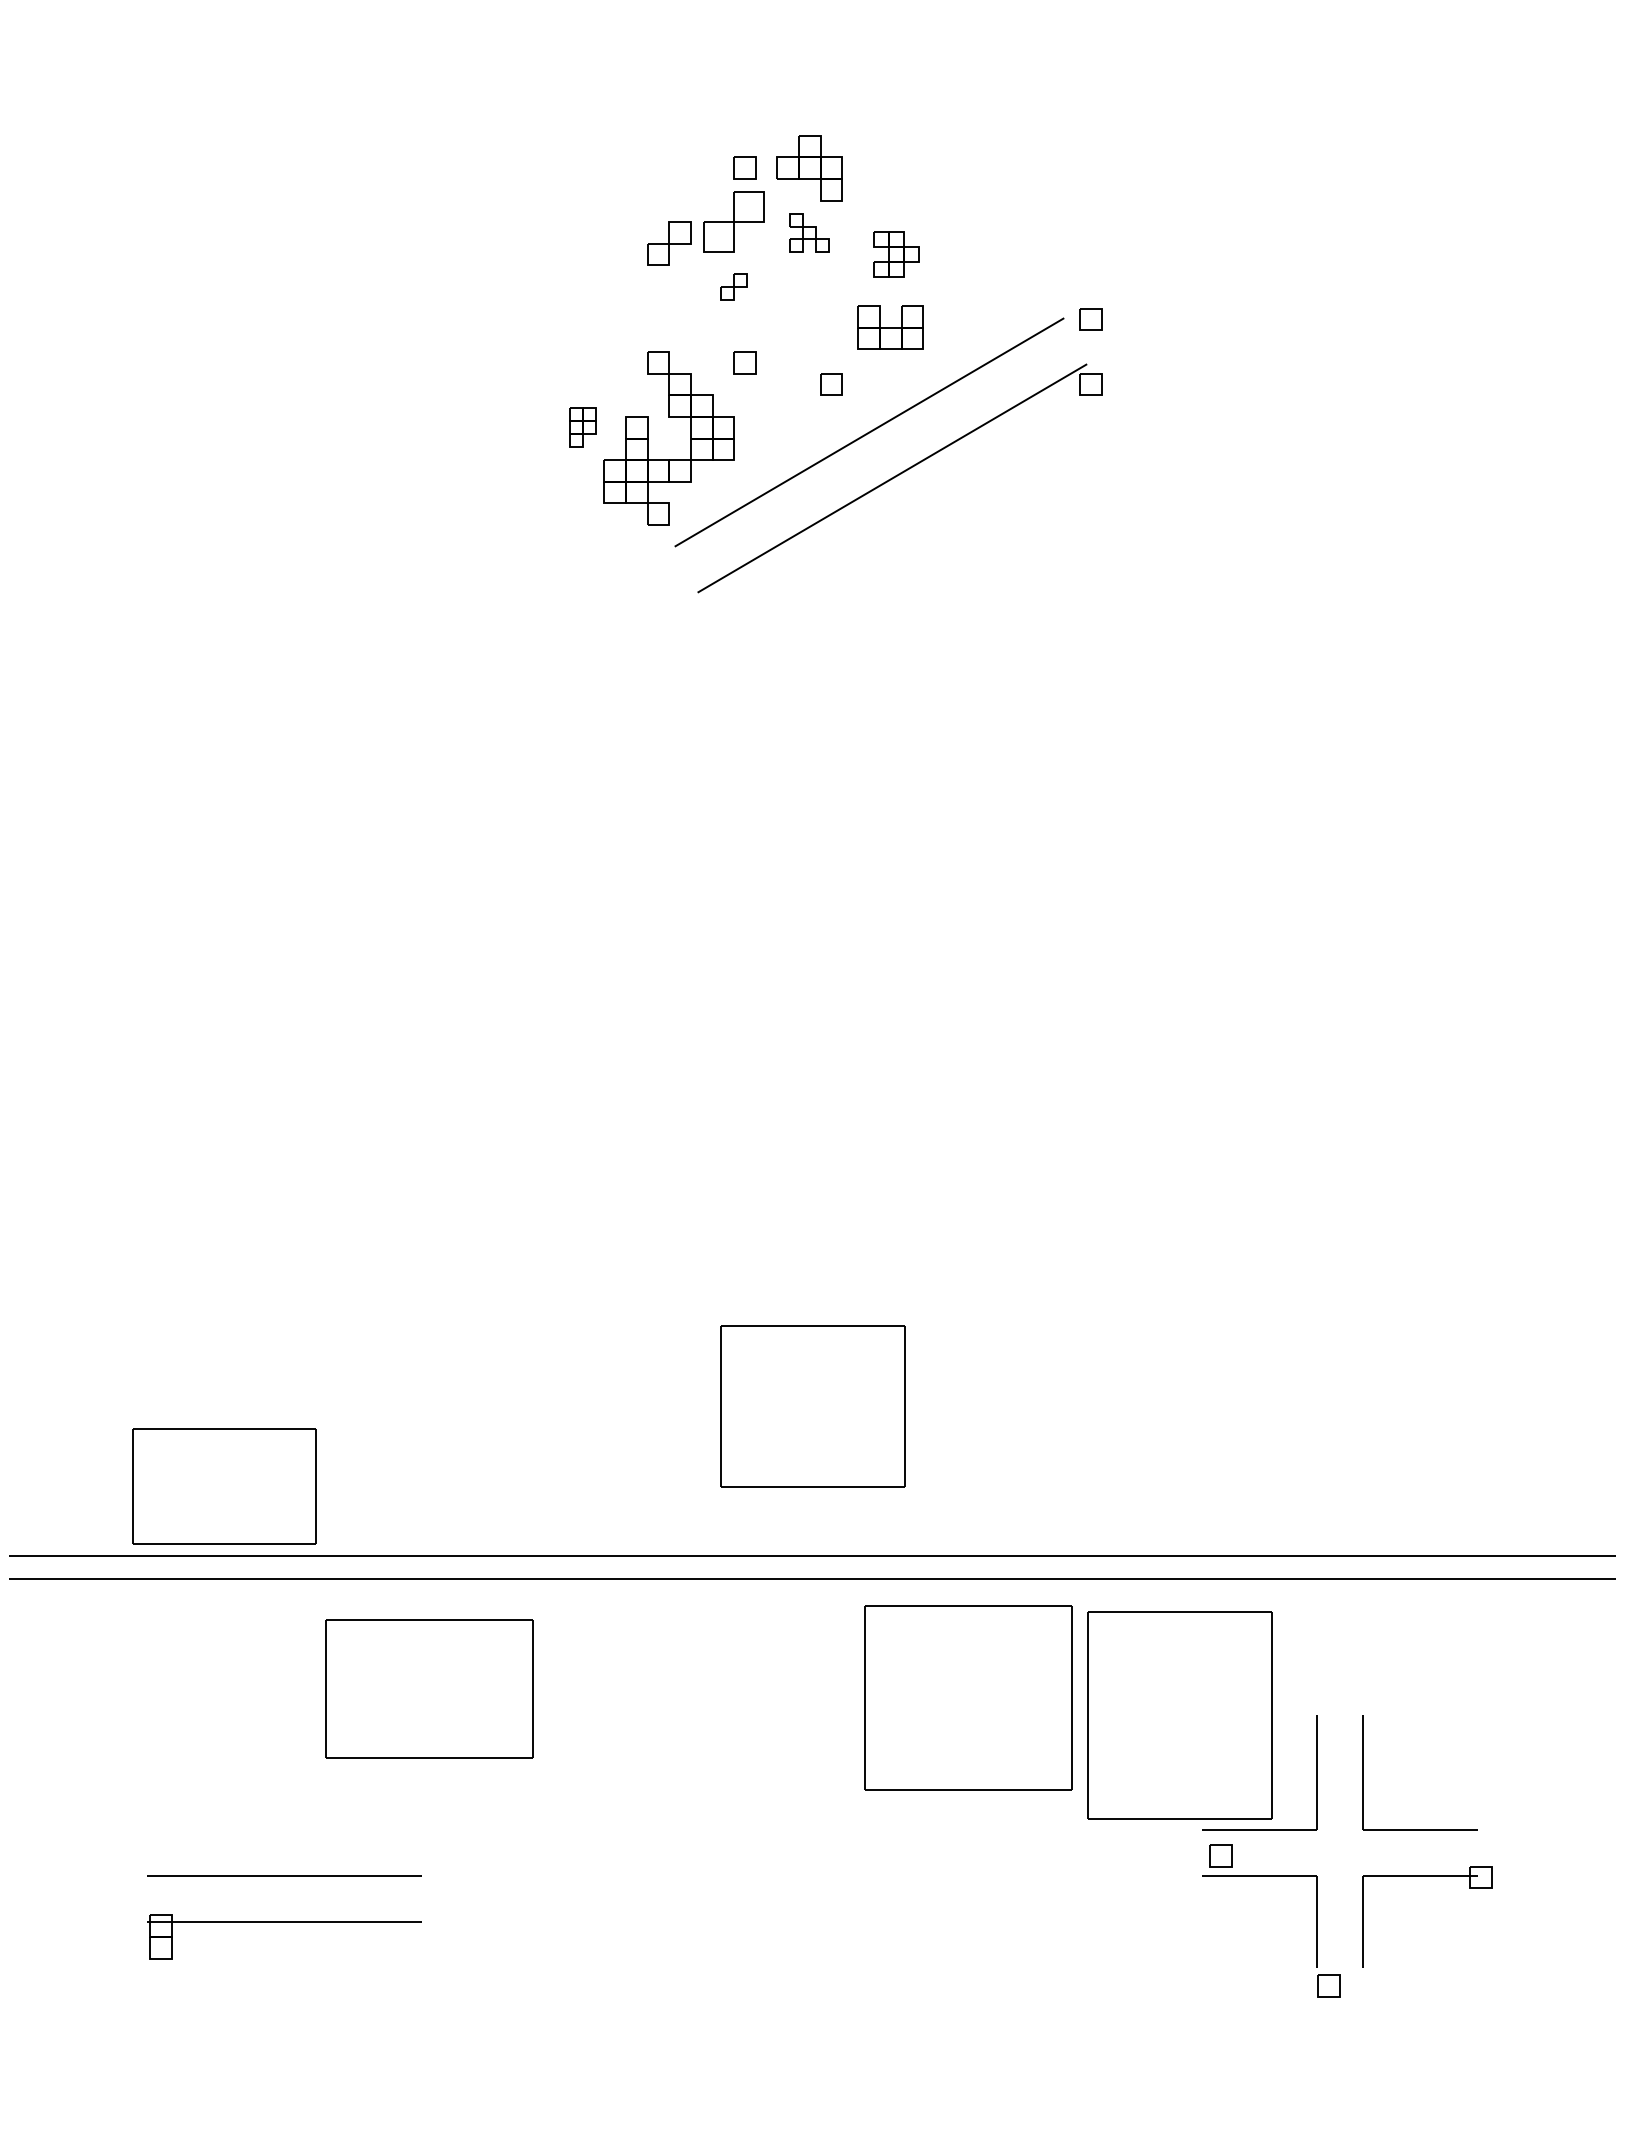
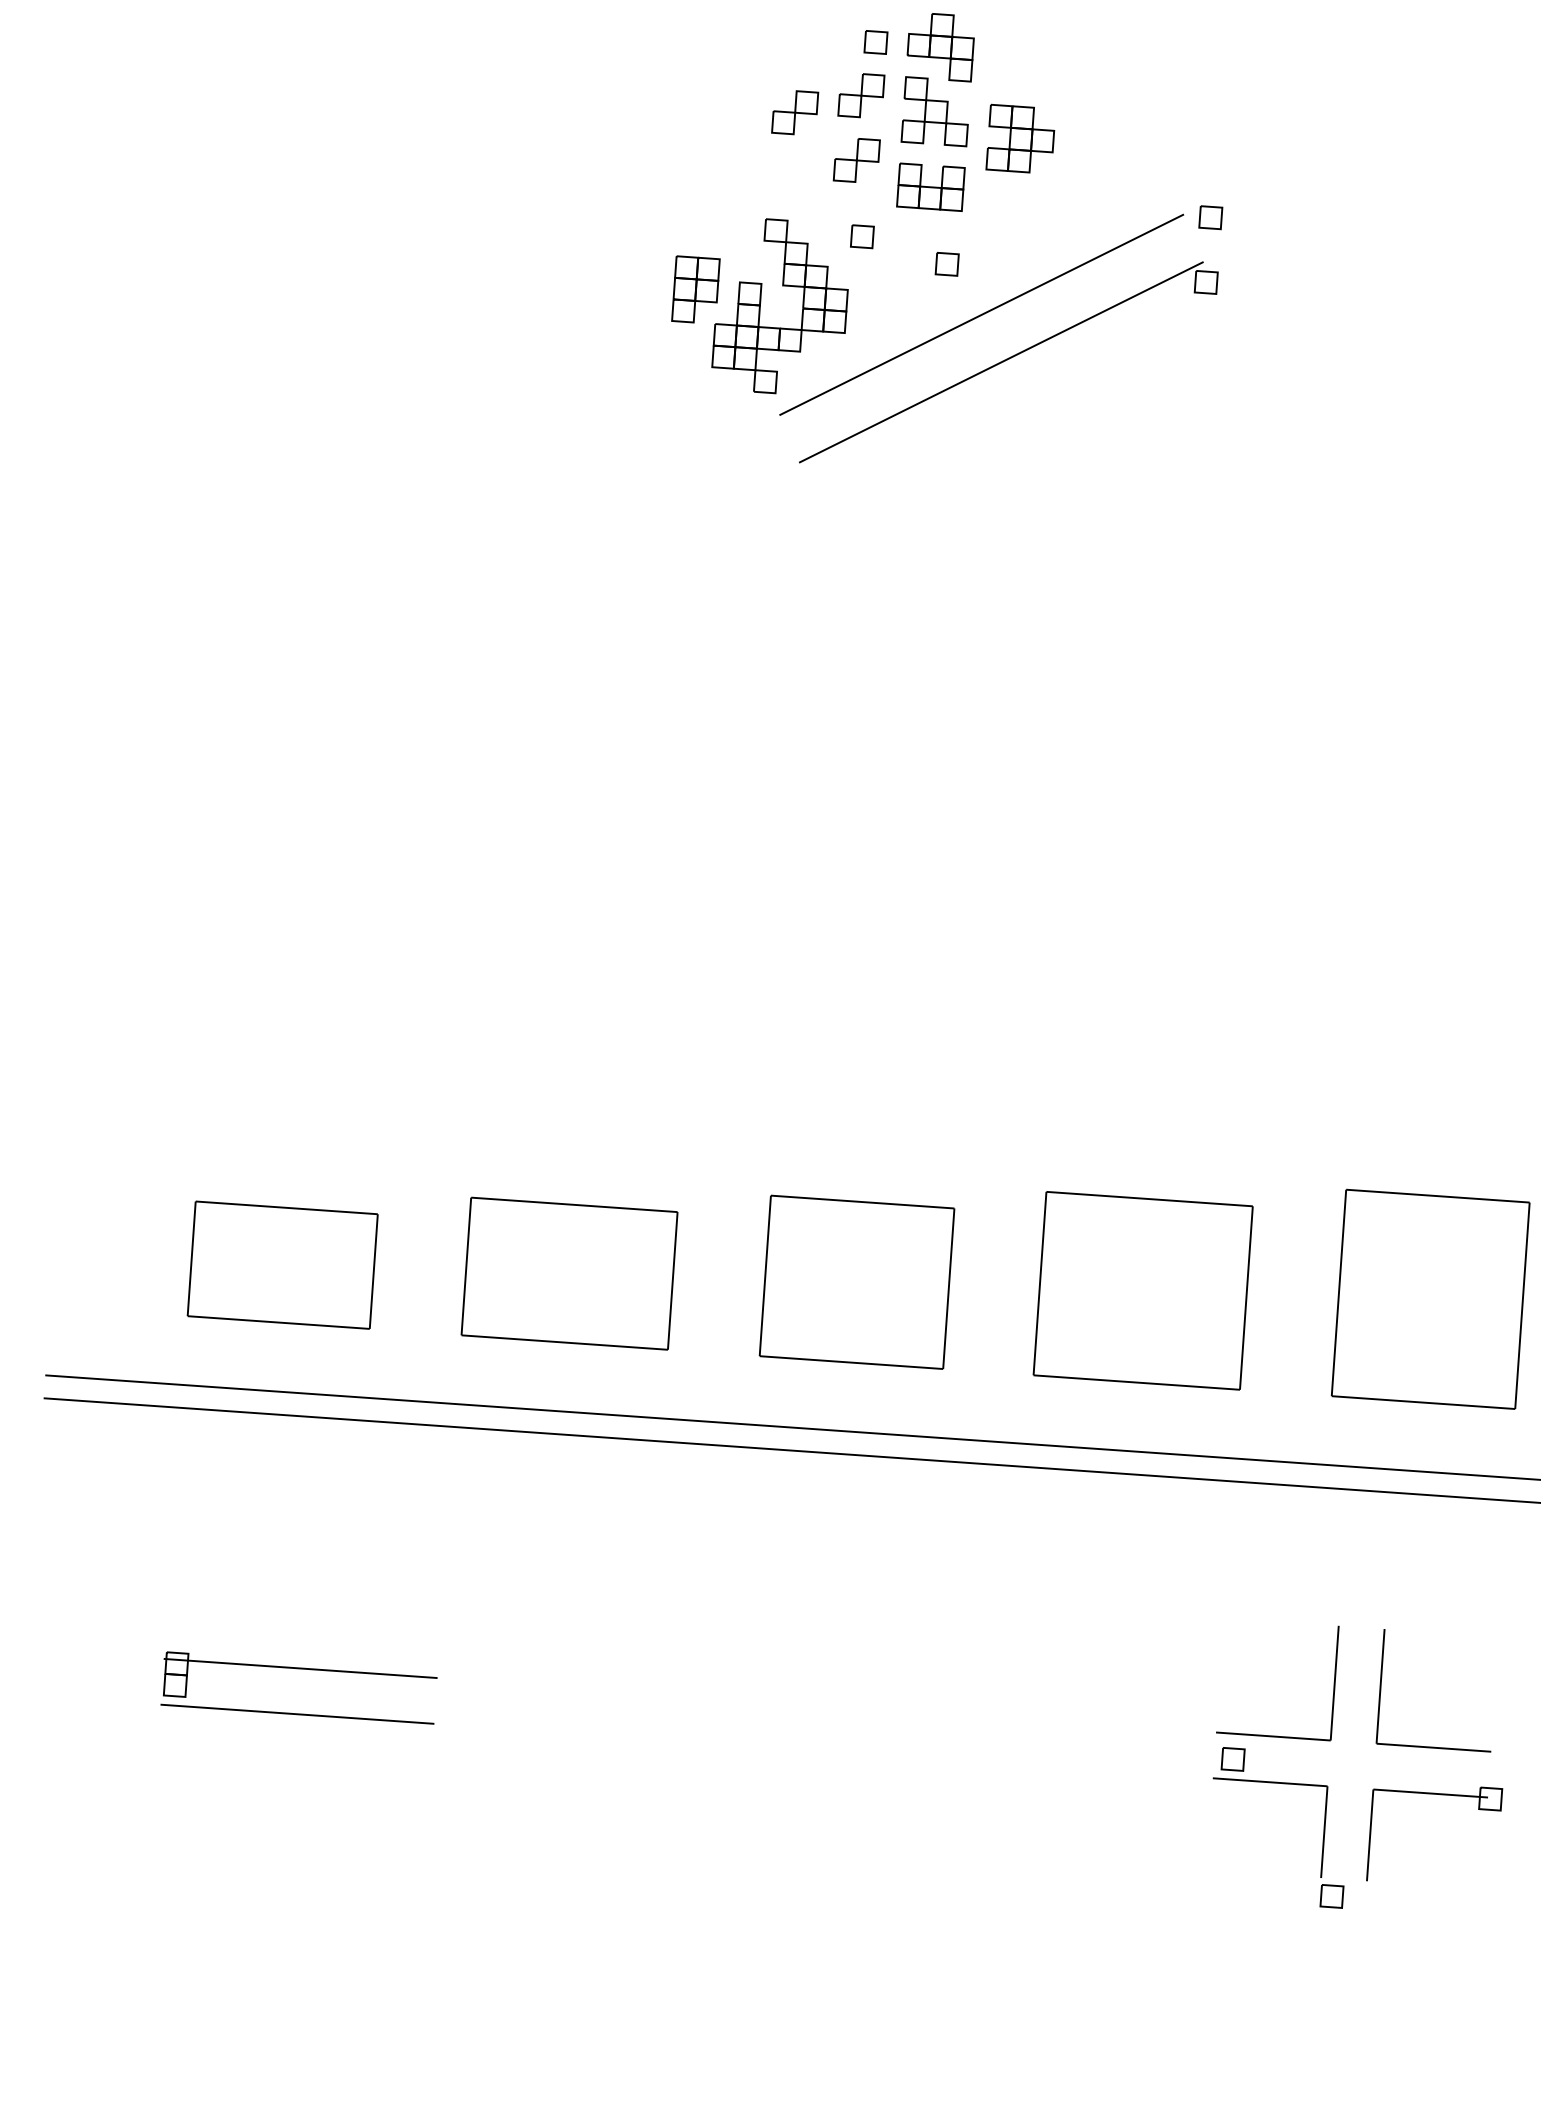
part: (734, 222) -> (861, 96), size x0.71
part: (809, 232) -> (935, 111), size x1.67
part: (896, 254) -> (1021, 139), size x1.43
part: (734, 286) -> (857, 159), size x1.67
part: (890, 327) -> (930, 187), moved
part: (582, 427) -> (695, 289), size x1.67
part: (224, 1486) -> (282, 1265), moved
part: (429, 1688) -> (569, 1273), moved
part: (968, 1697) -> (1143, 1290), moved
part: (1179, 1715) -> (1430, 1299), moved
part: (284, 1922) -> (300, 1668), moved

